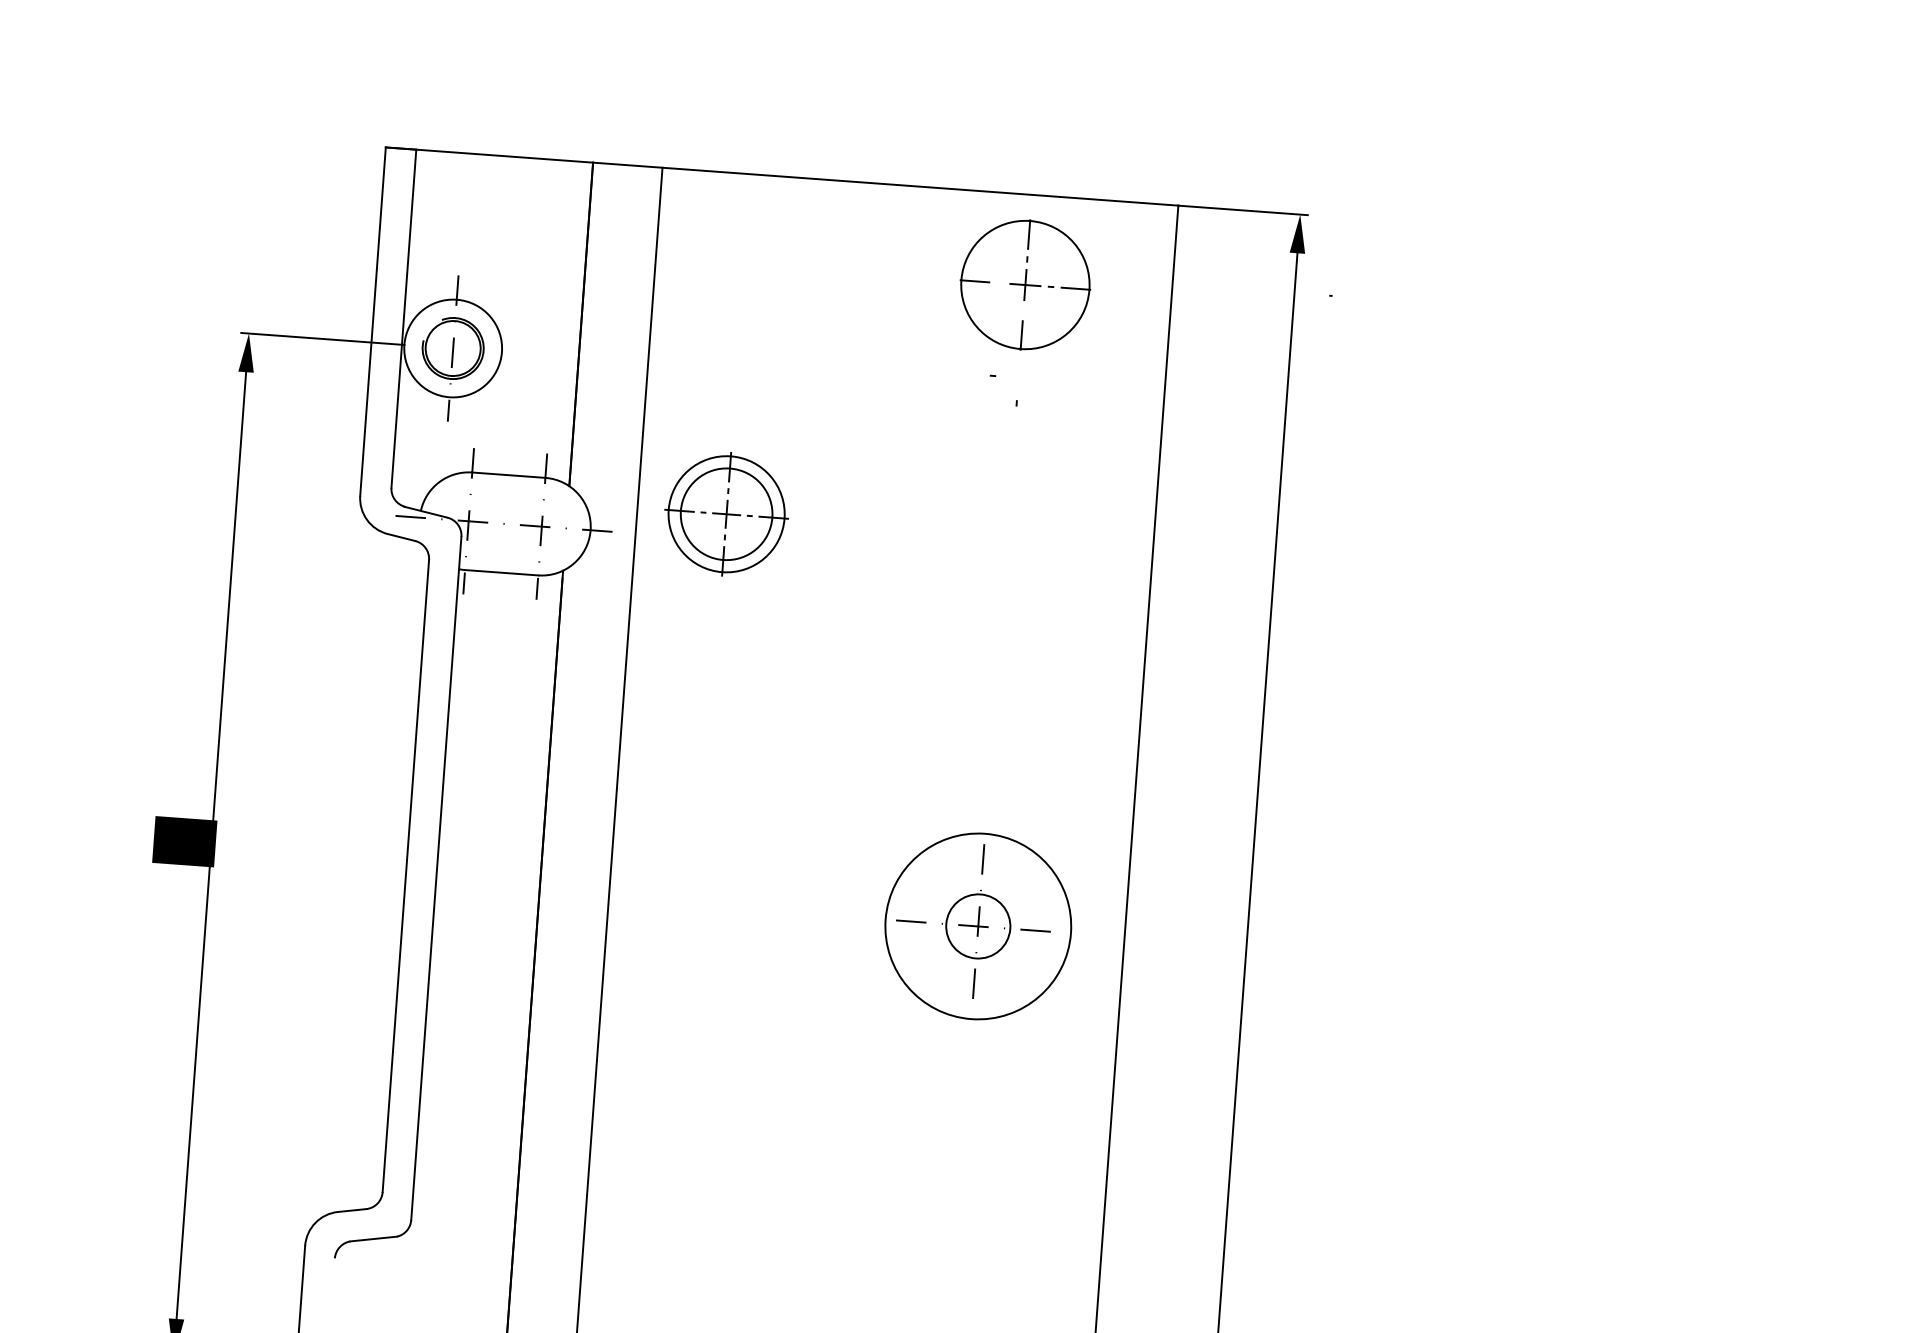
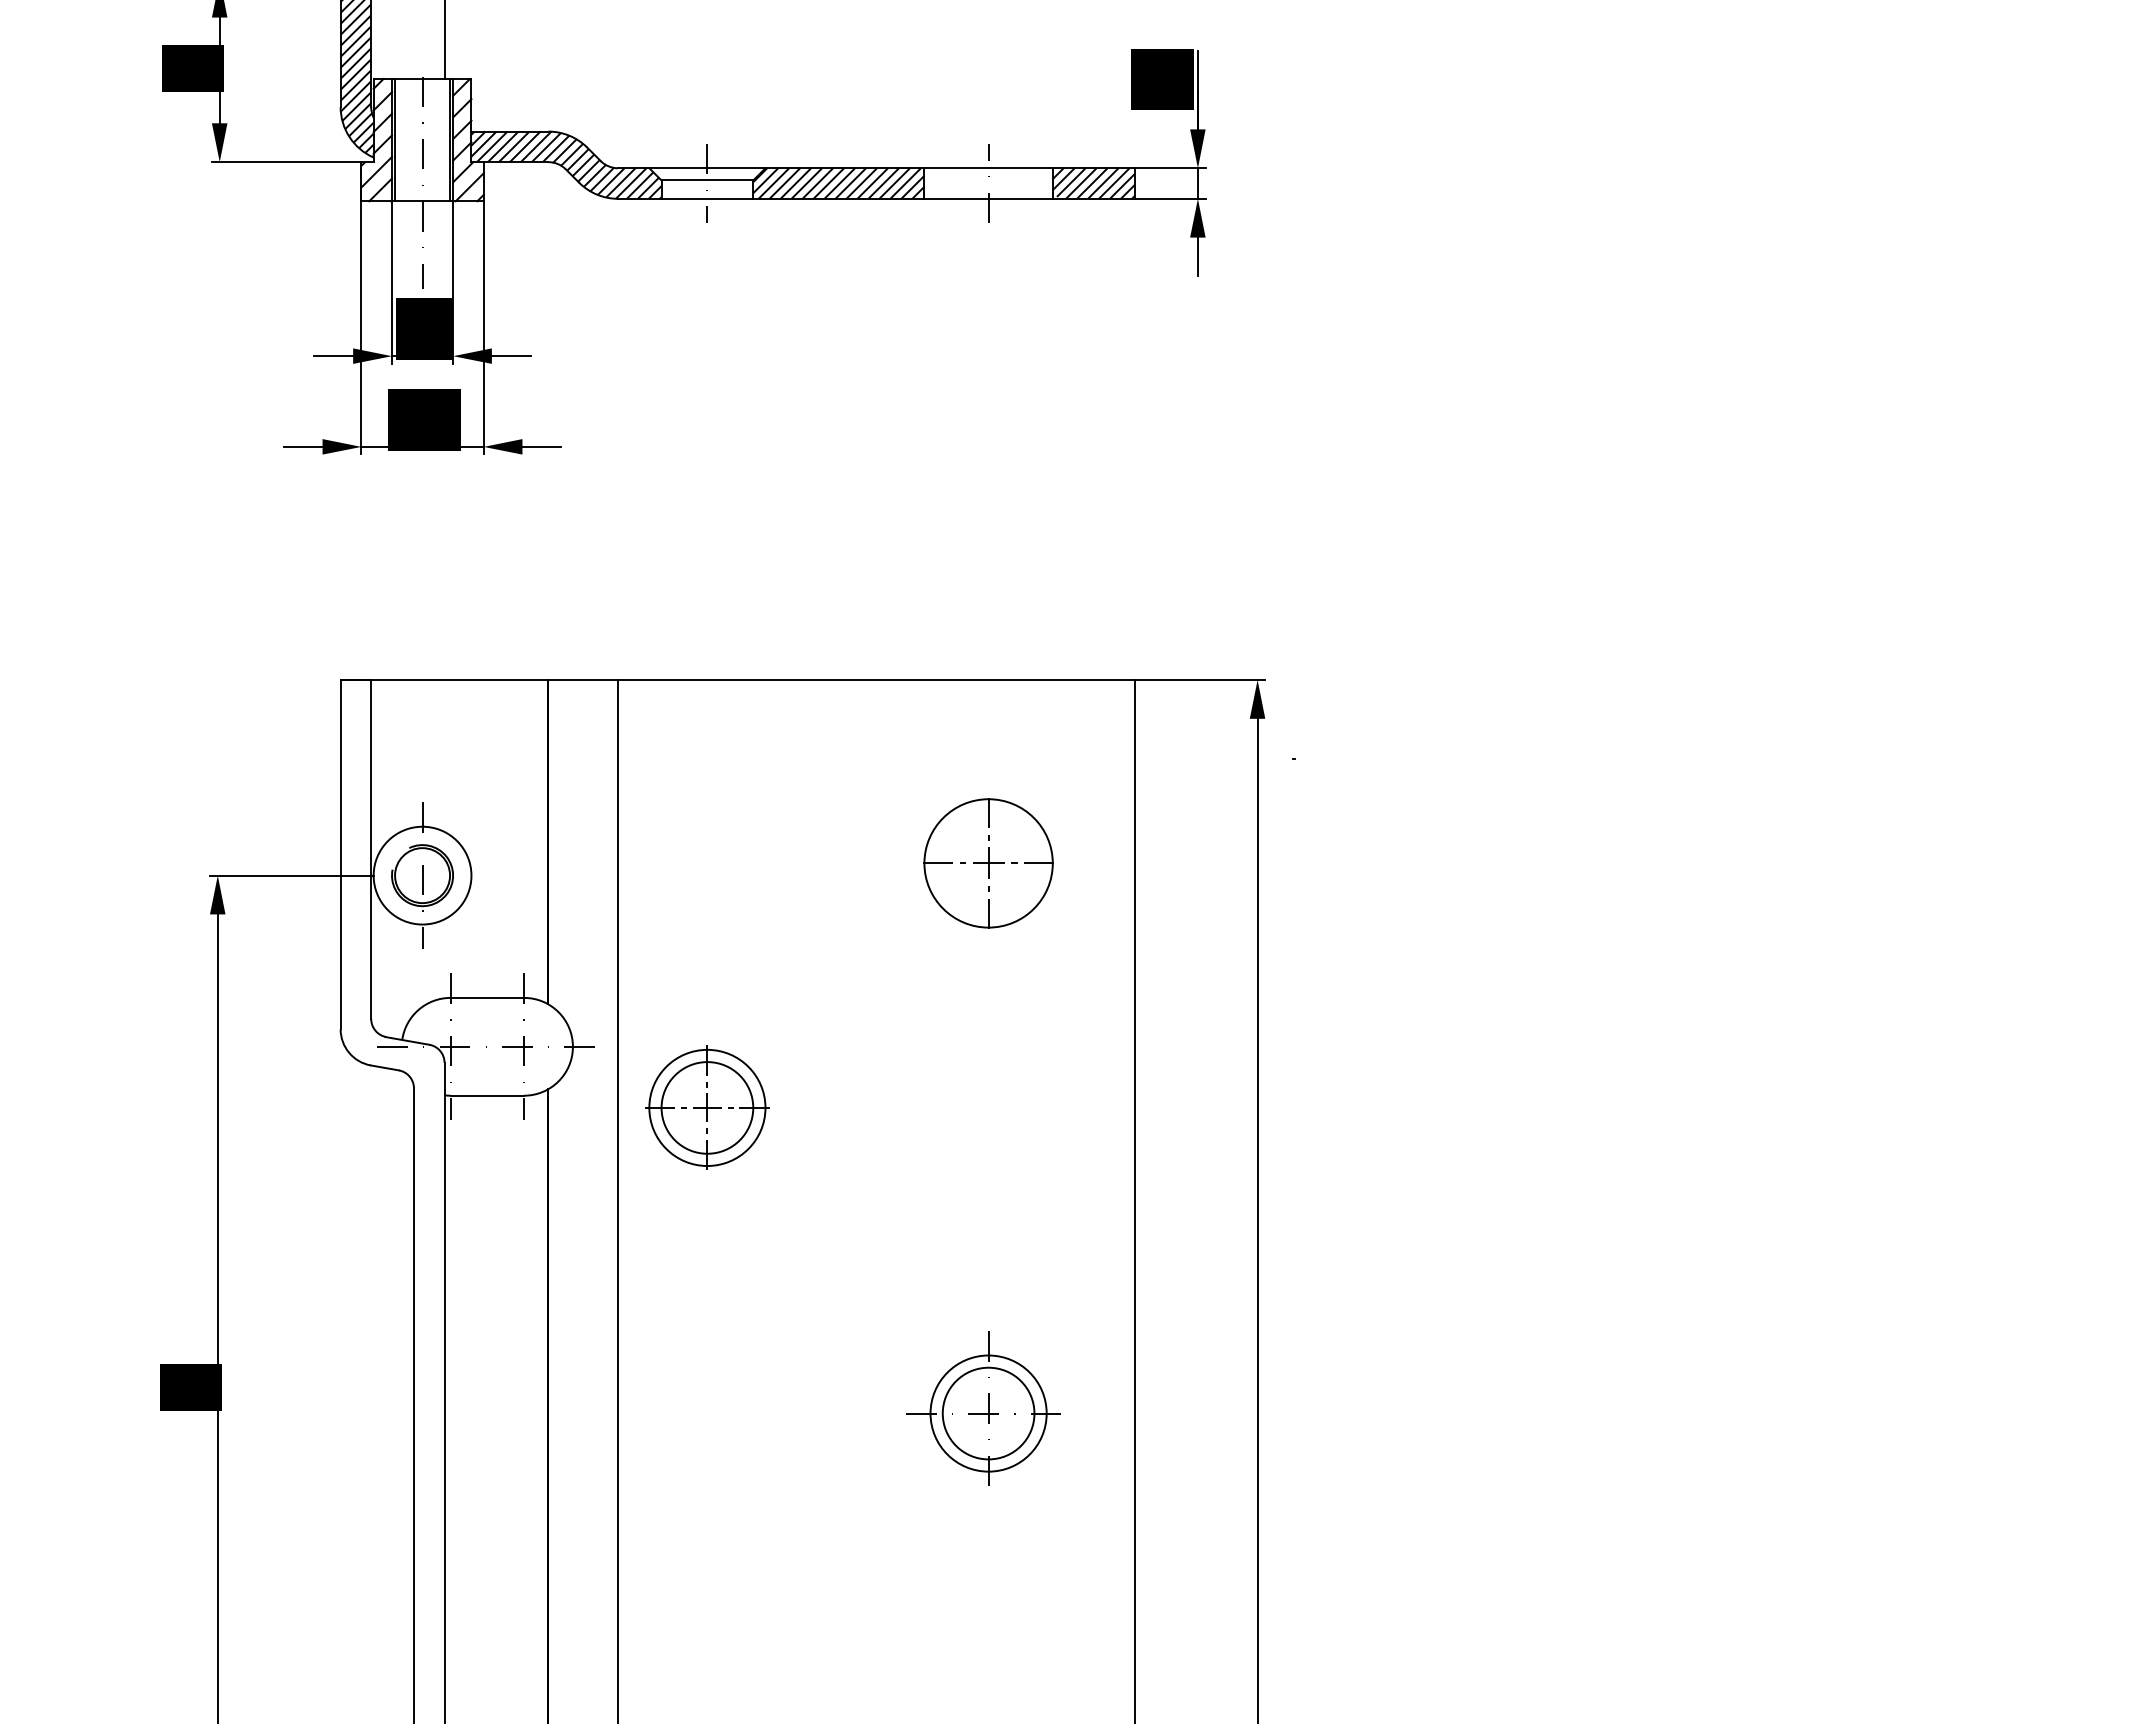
part: (1025, 285) -> (988, 863), moved
part: (726, 513) -> (707, 1107), moved
circle: (978, 926) -> (988, 1413), size x0.62
circle: (978, 926) -> (988, 1413), size x1.43

